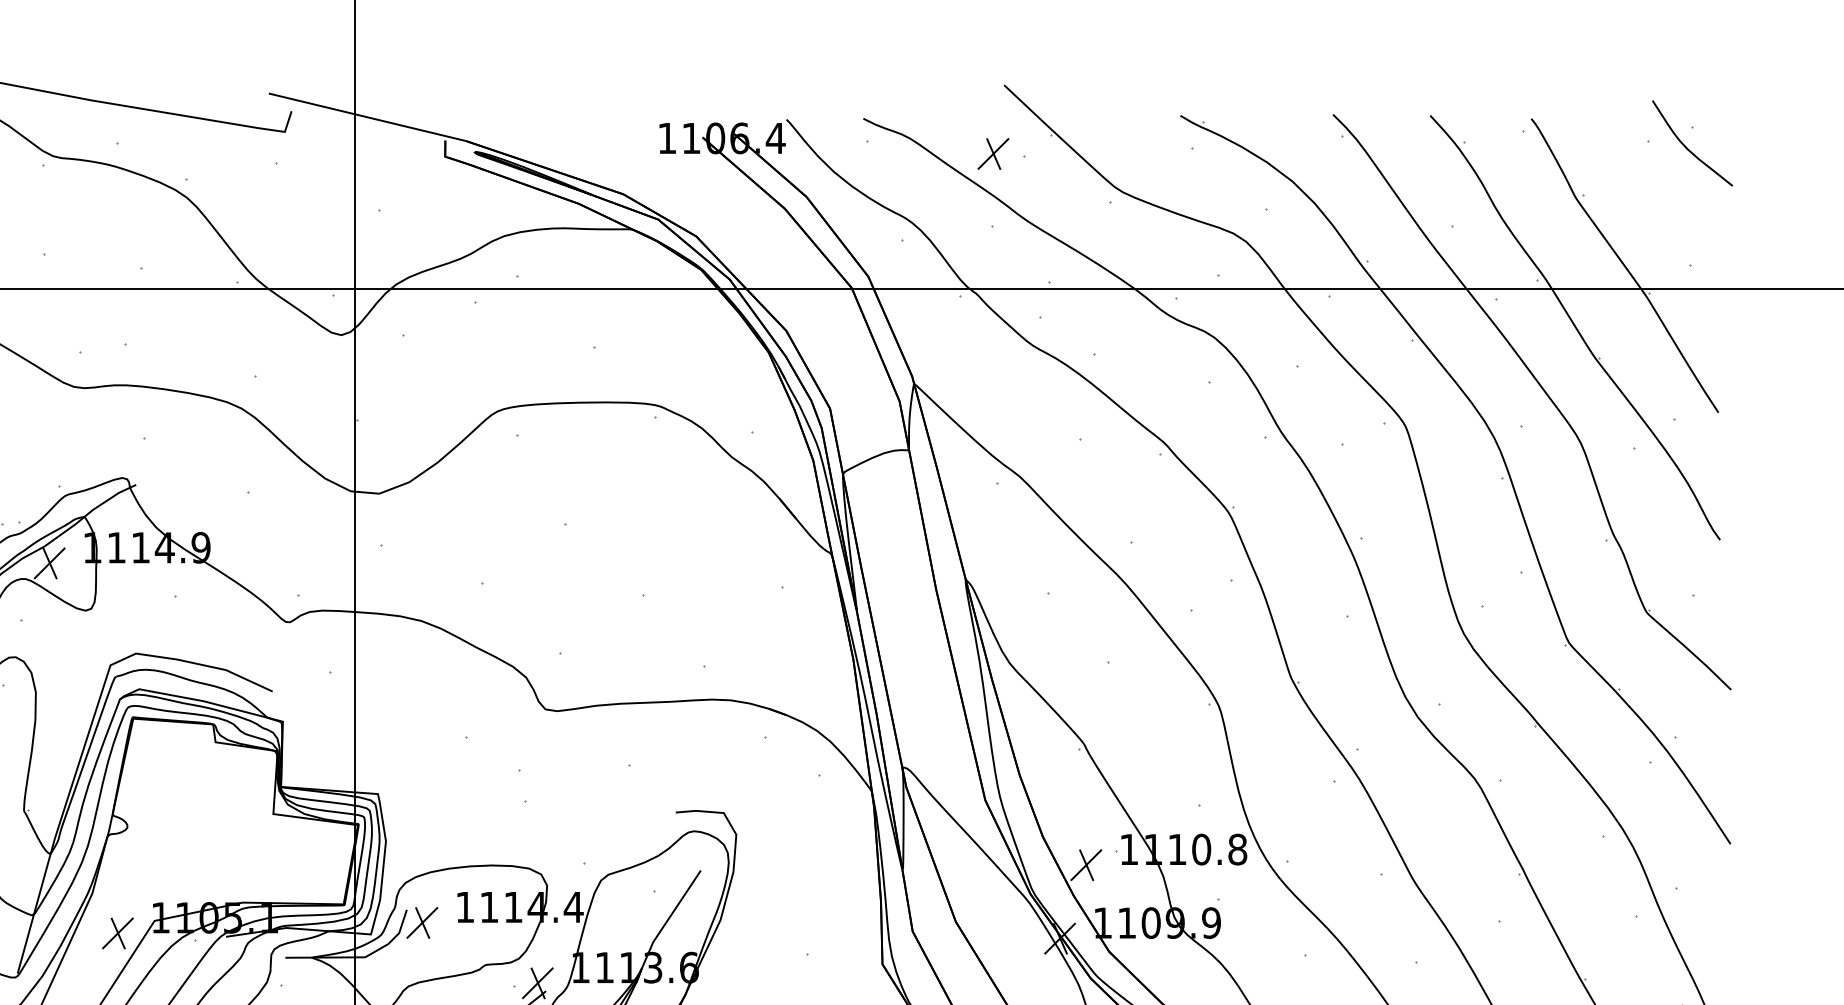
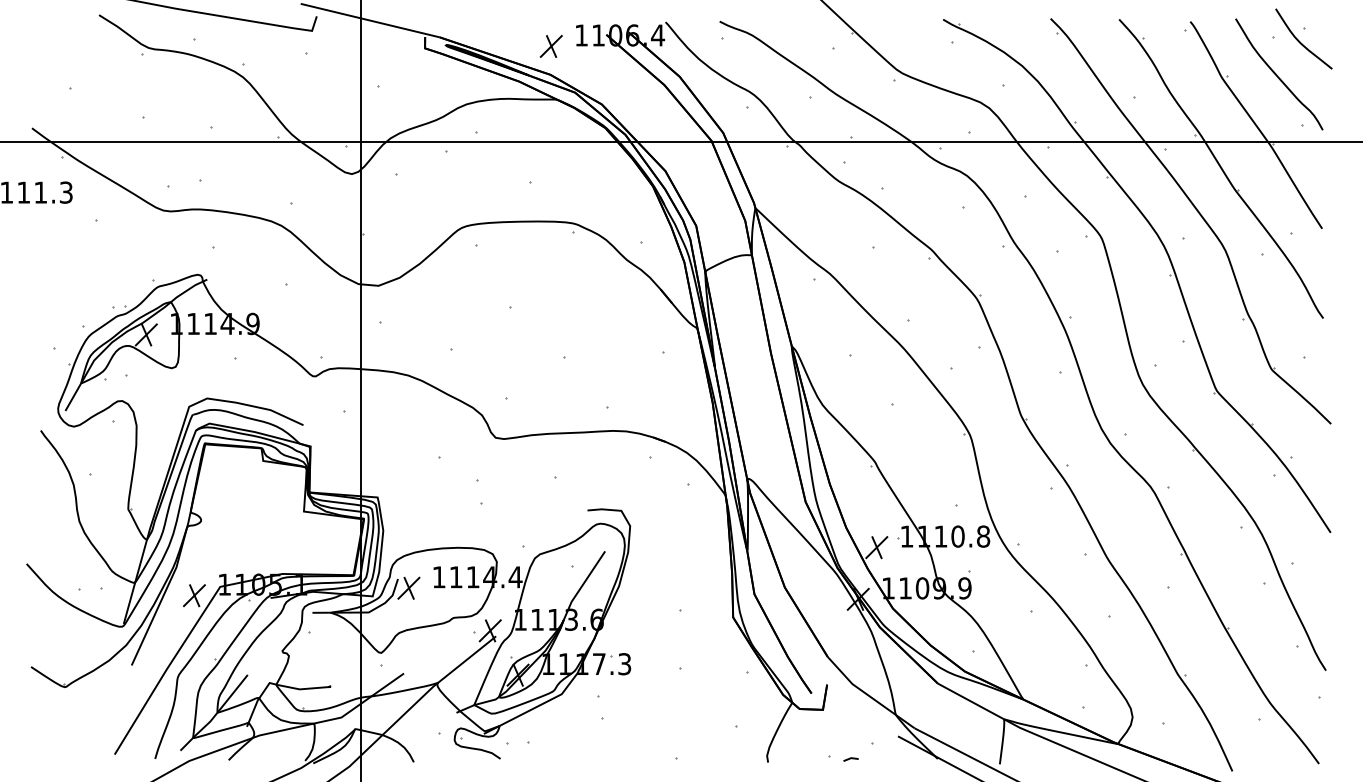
part: (992, 154) -> (550, 46), moved
curve: (1655, 193) -> (1277, 74), added

